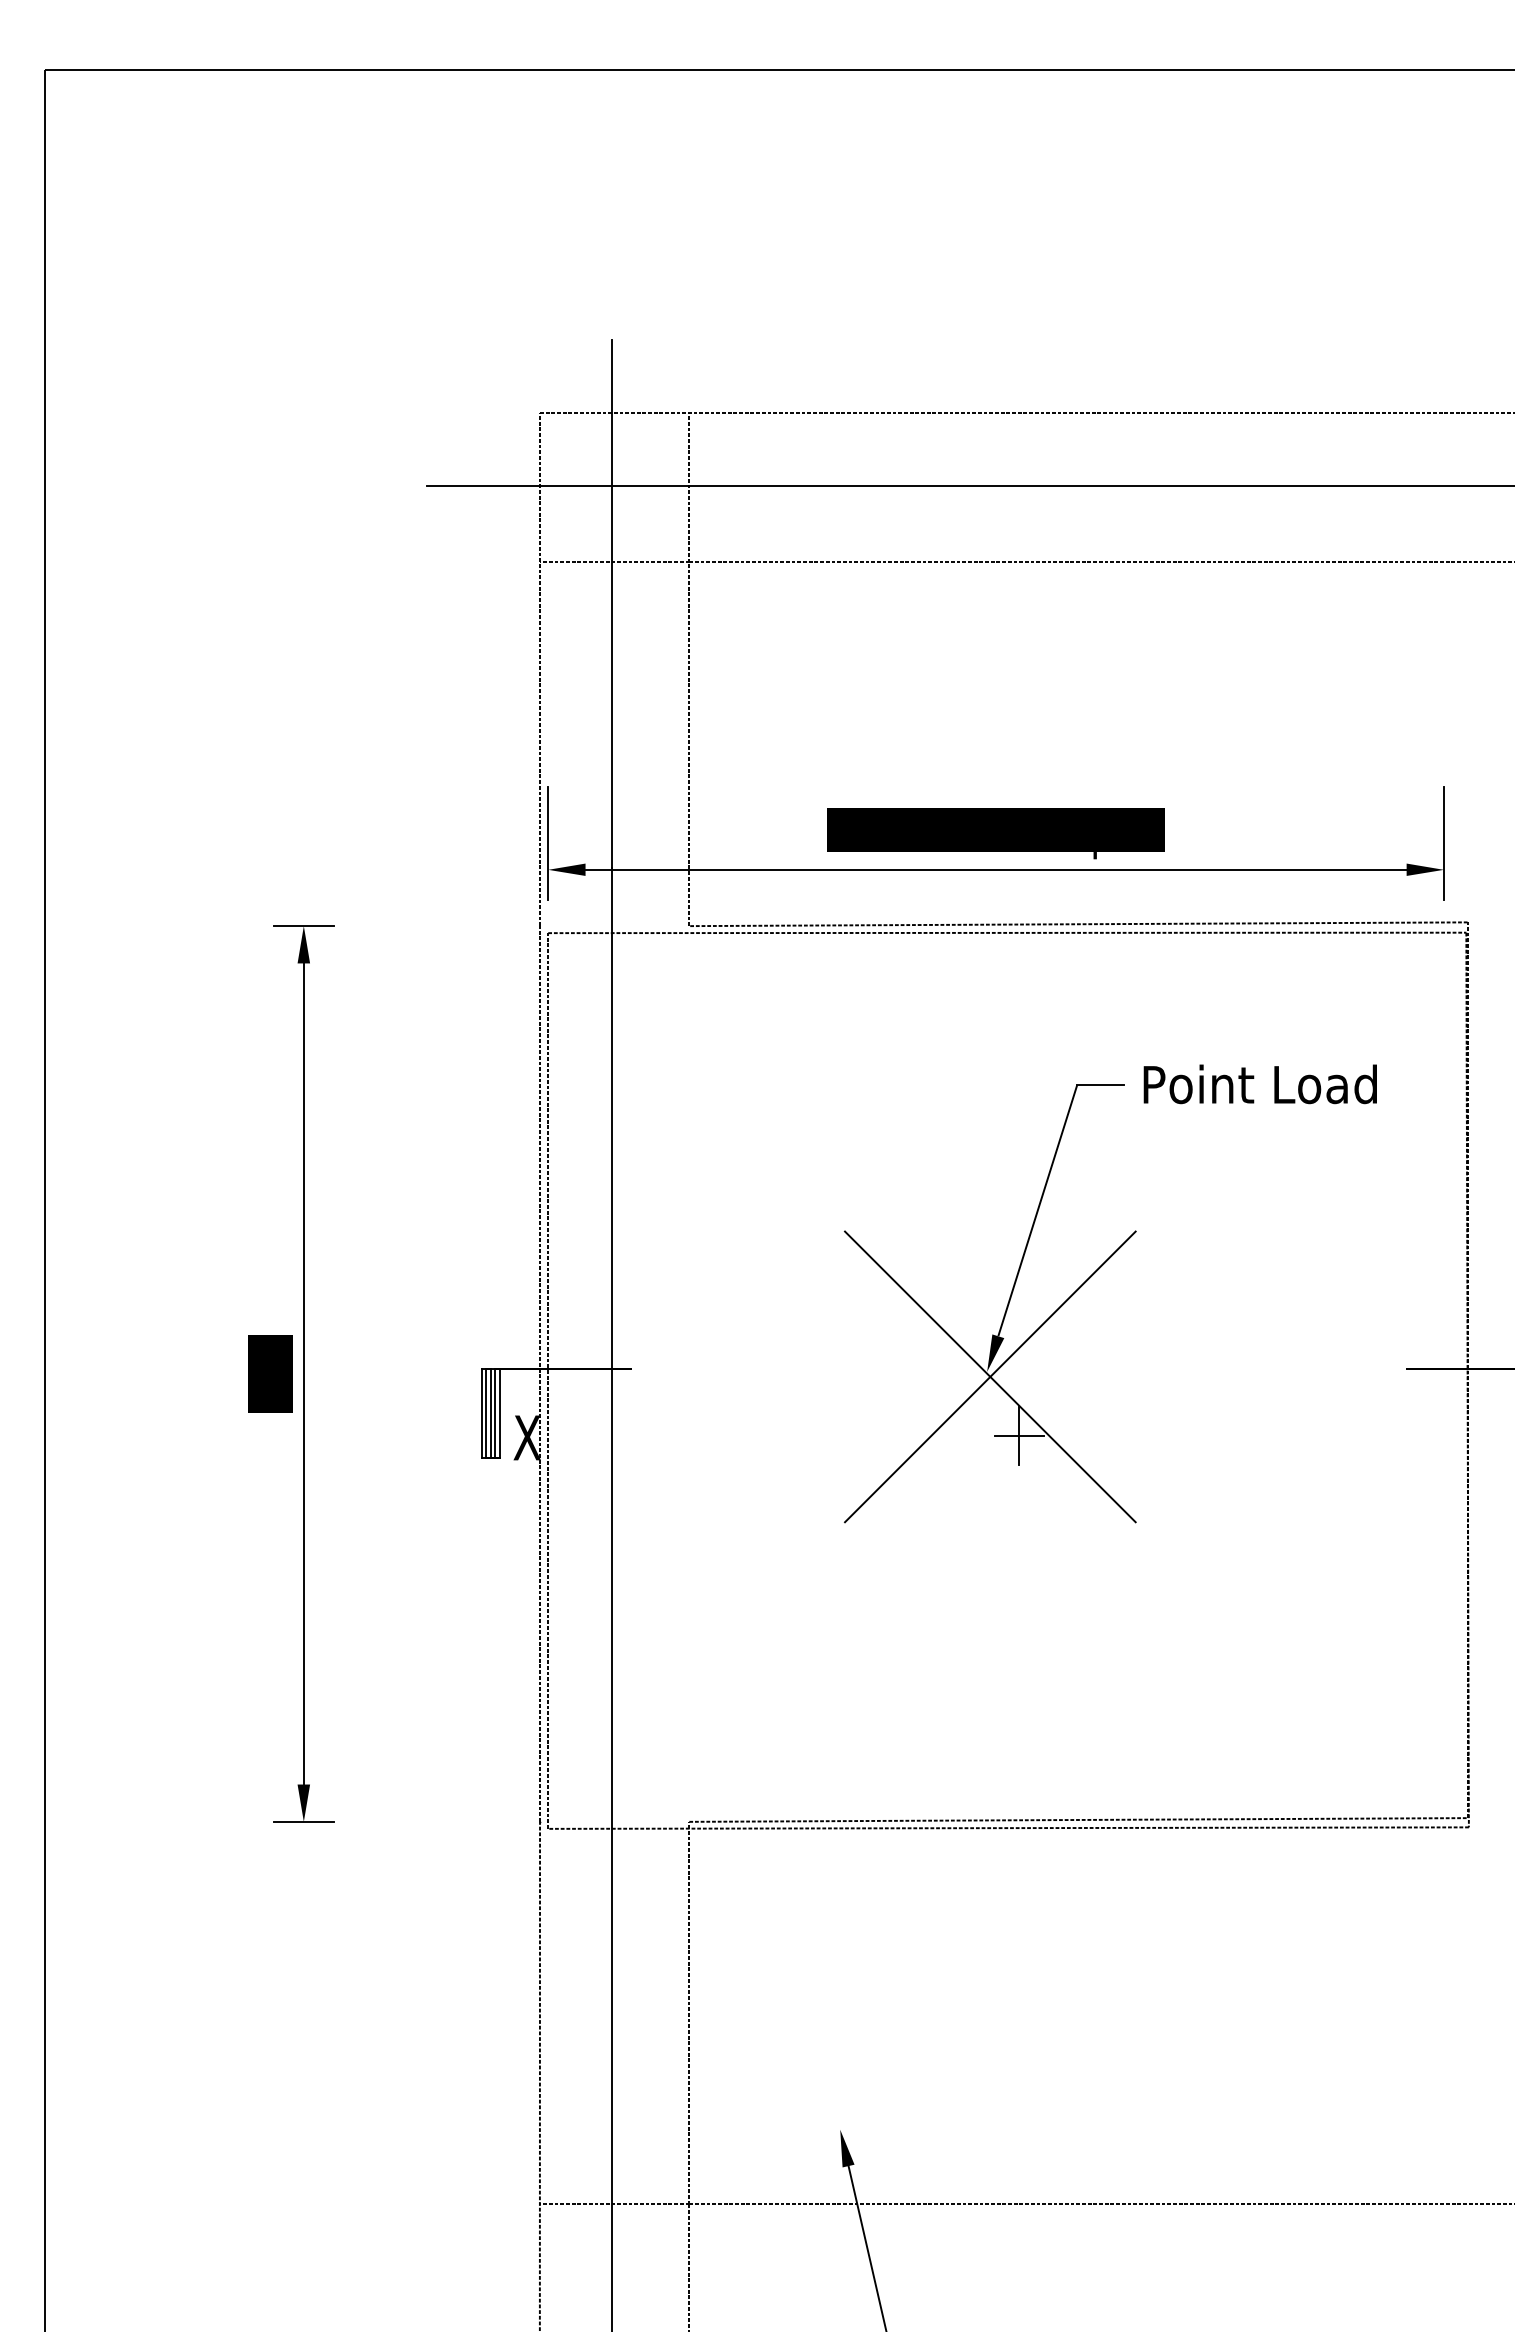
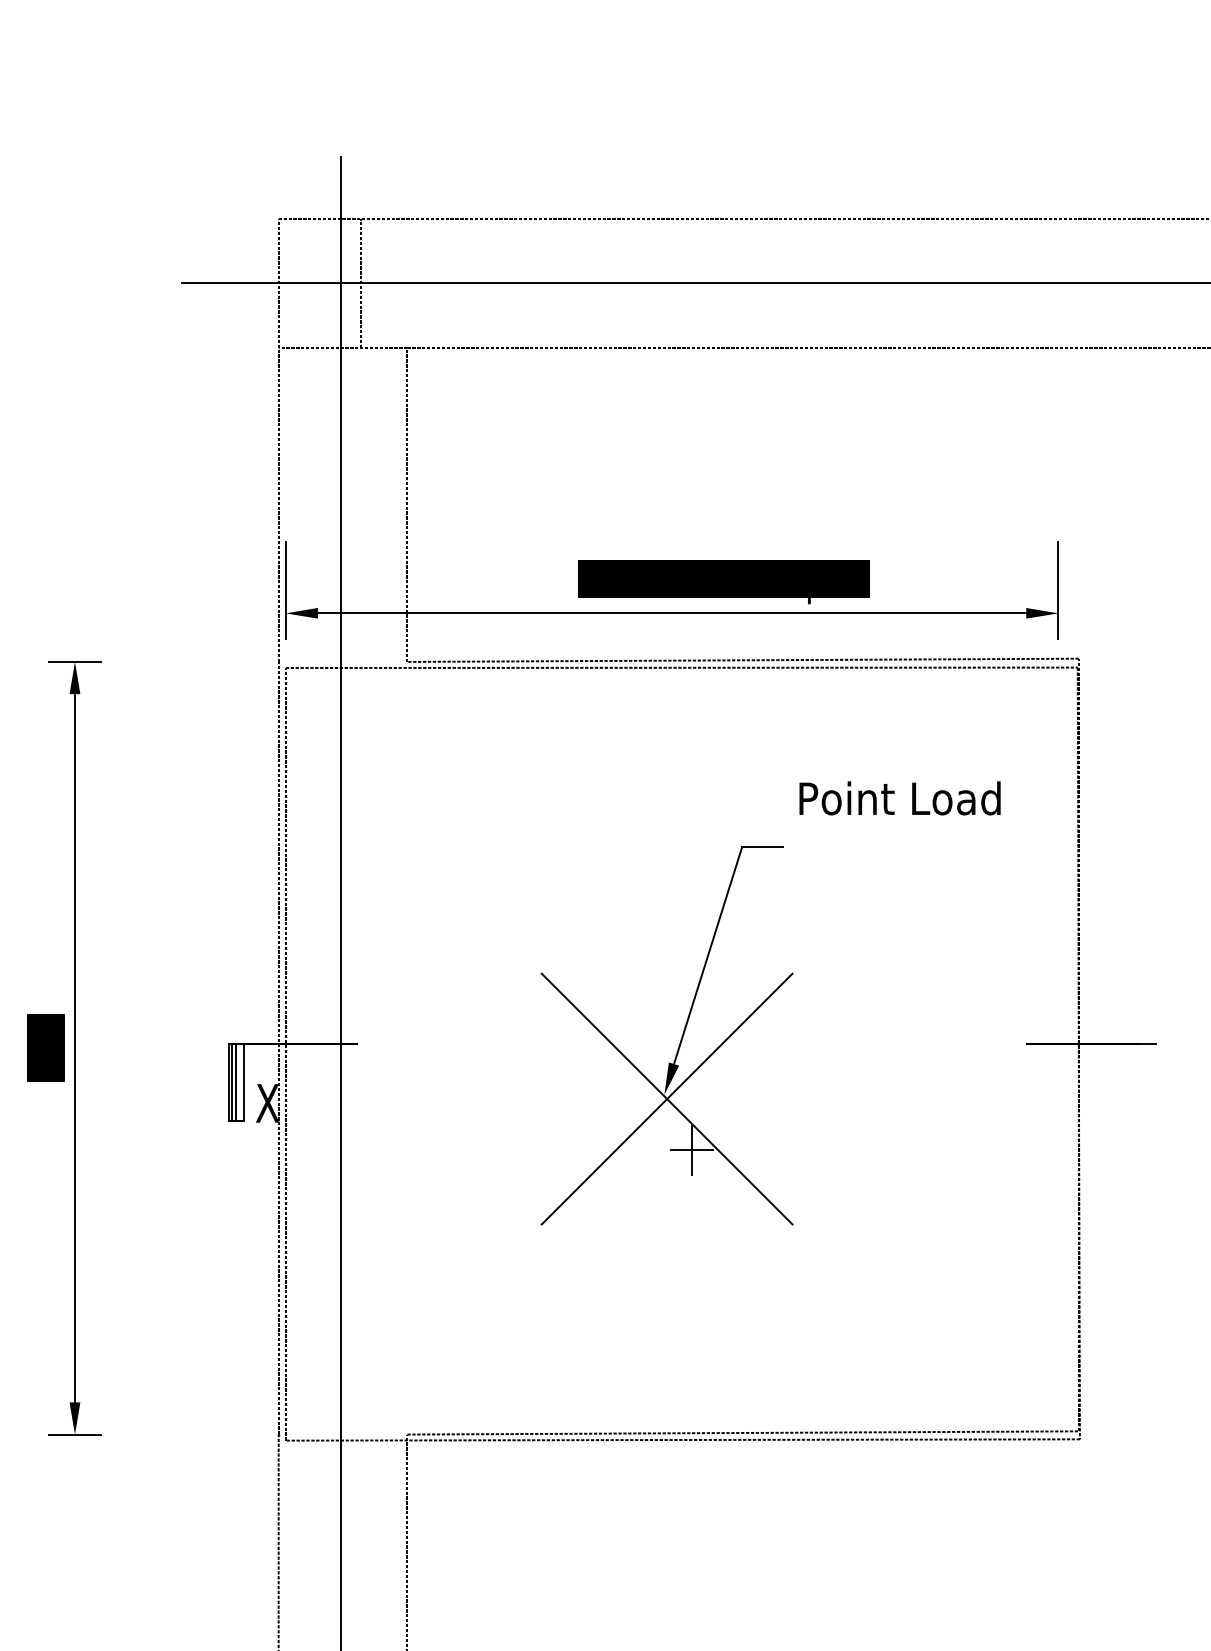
line: (689, 487) -> (361, 283), moved
text: (995, 833) -> (723, 582), moved
part: (1005, 1309) -> (680, 1040), moved
line: (495, 1413) -> (240, 1082), removed

